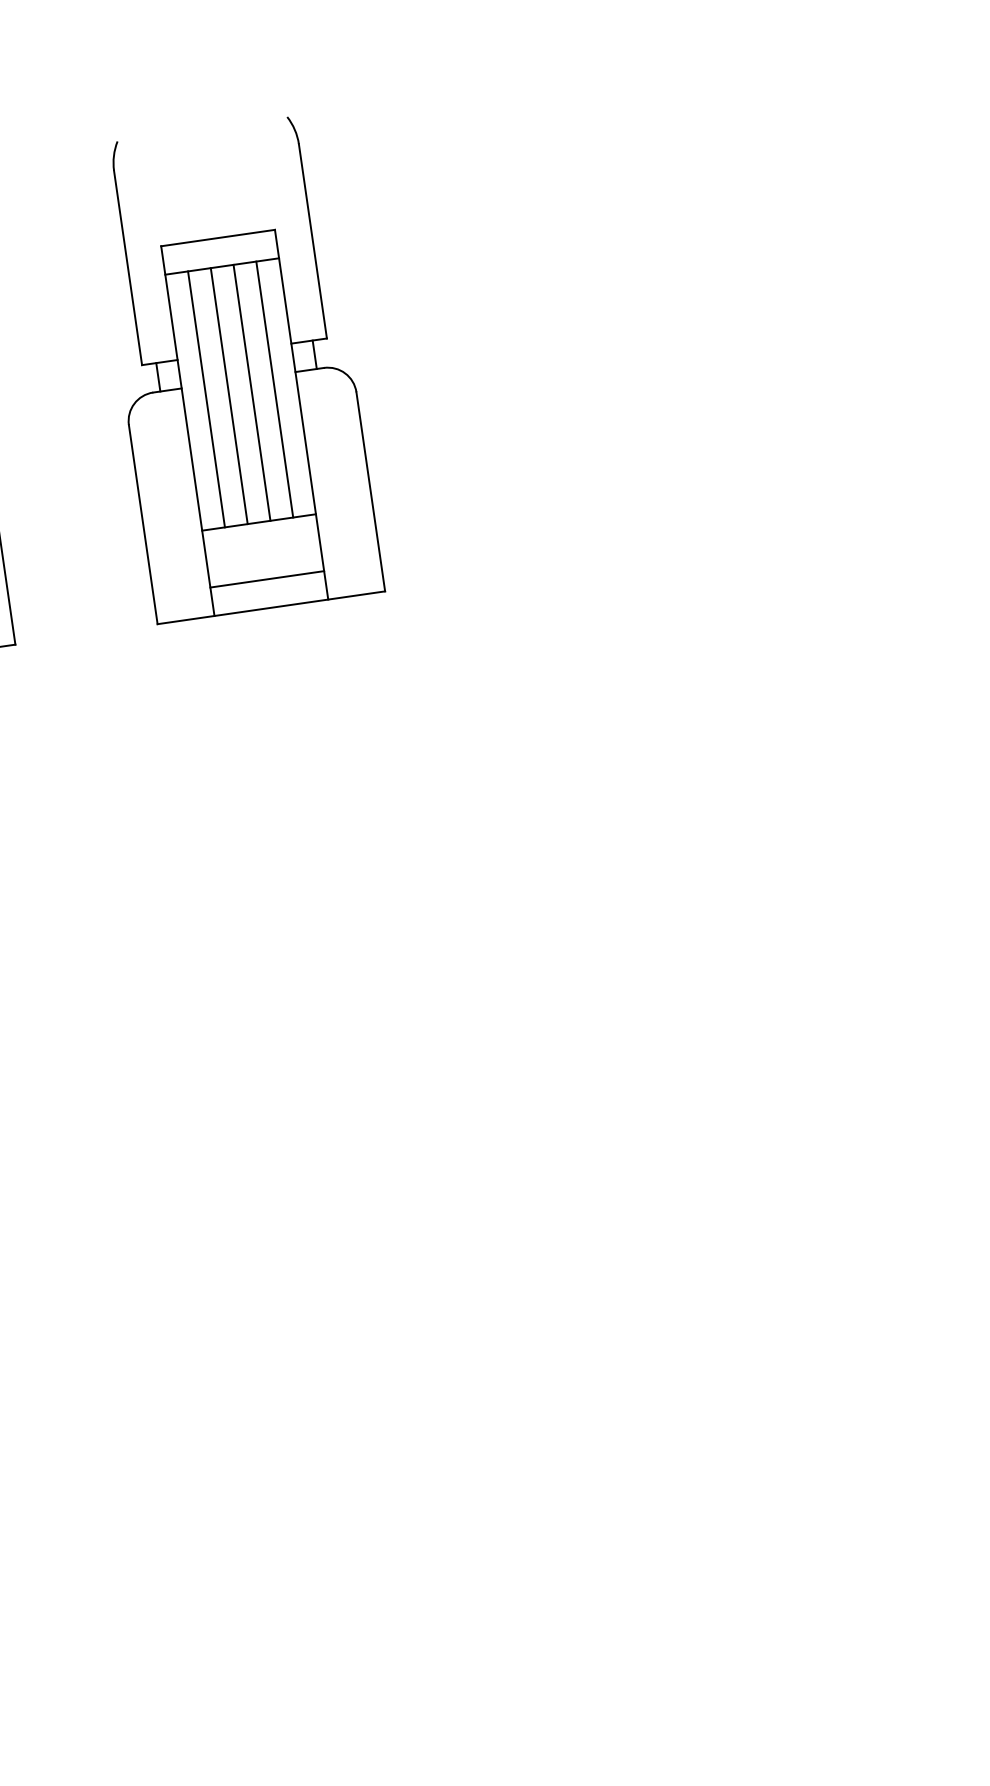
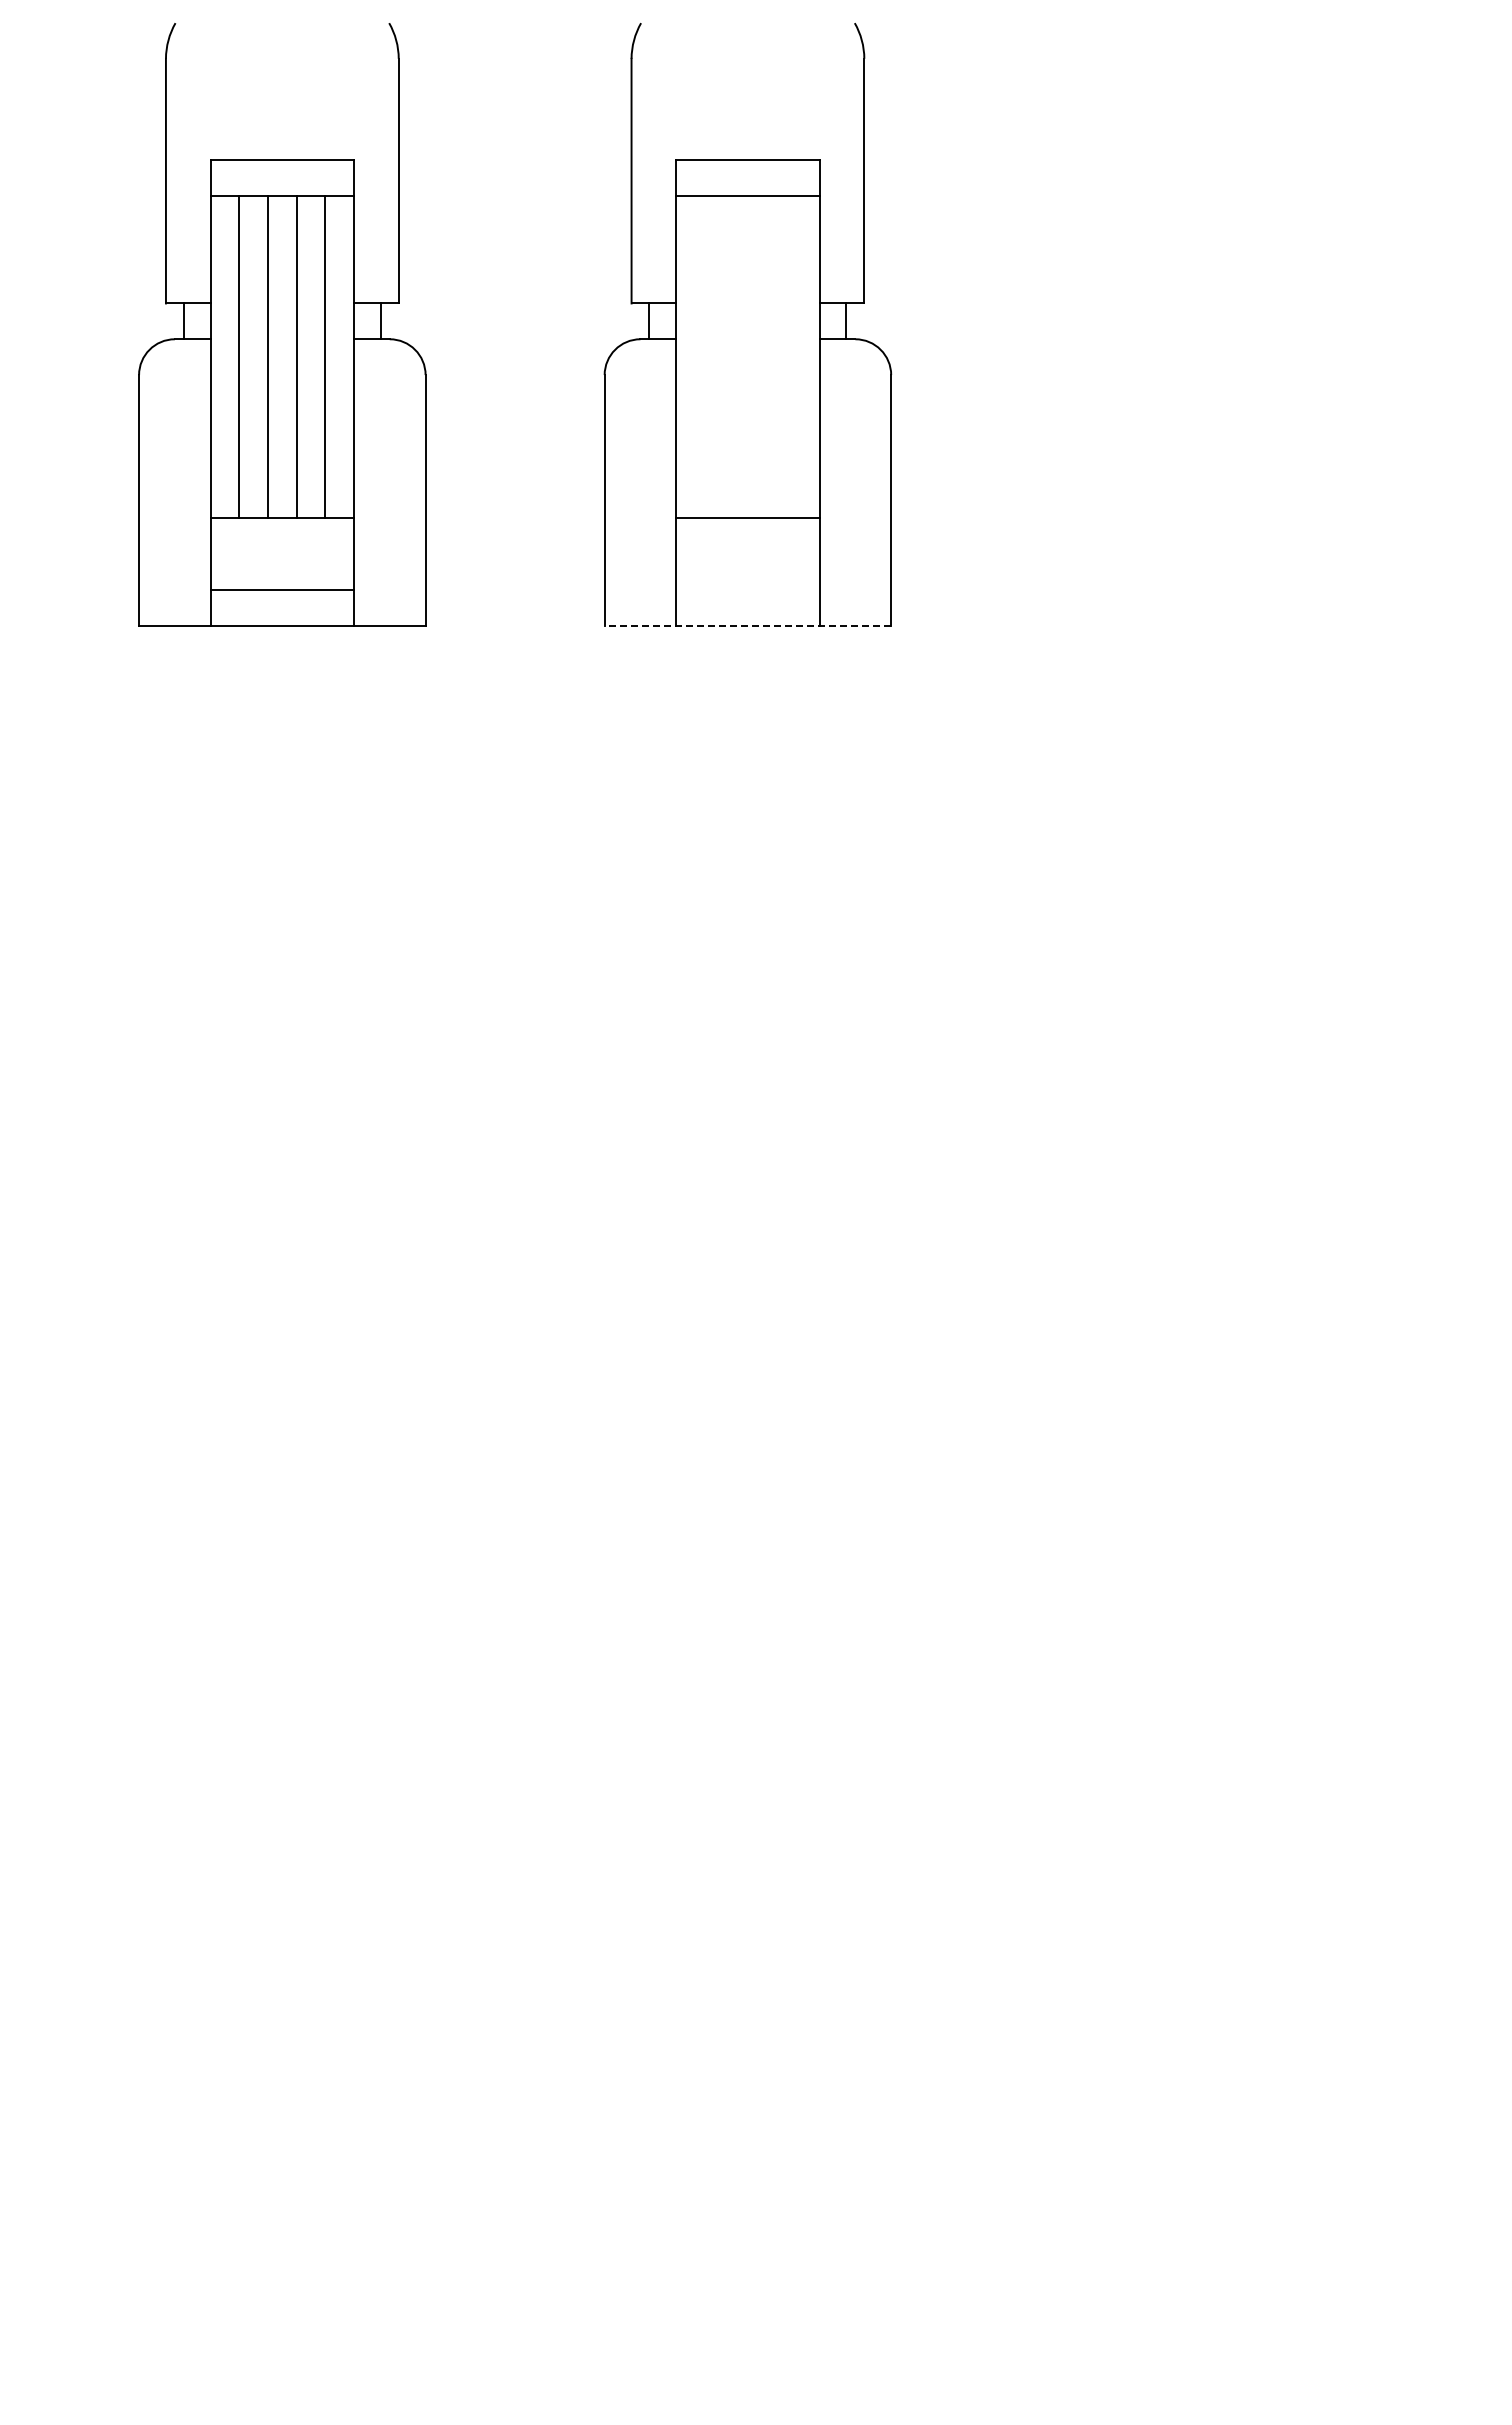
line: (274, 389) -> (790, 357), removed
line: (252, 393) -> (762, 357), removed
line: (229, 396) -> (733, 357), removed
line: (206, 399) -> (704, 357), removed
line: (266, 579) -> (747, 589), removed
line: (270, 607) -> (747, 625), solid -> dashed

